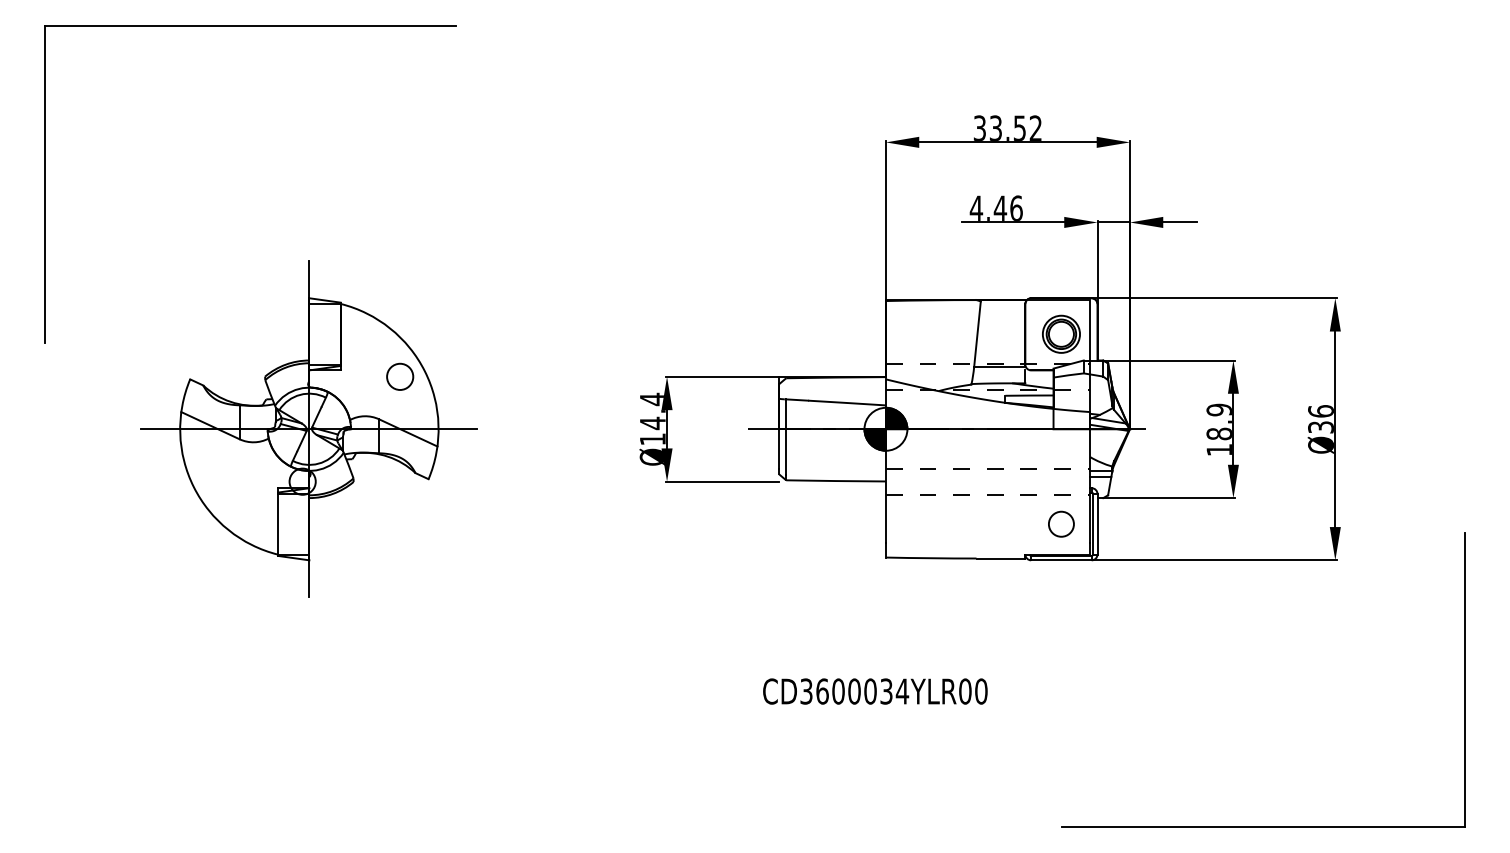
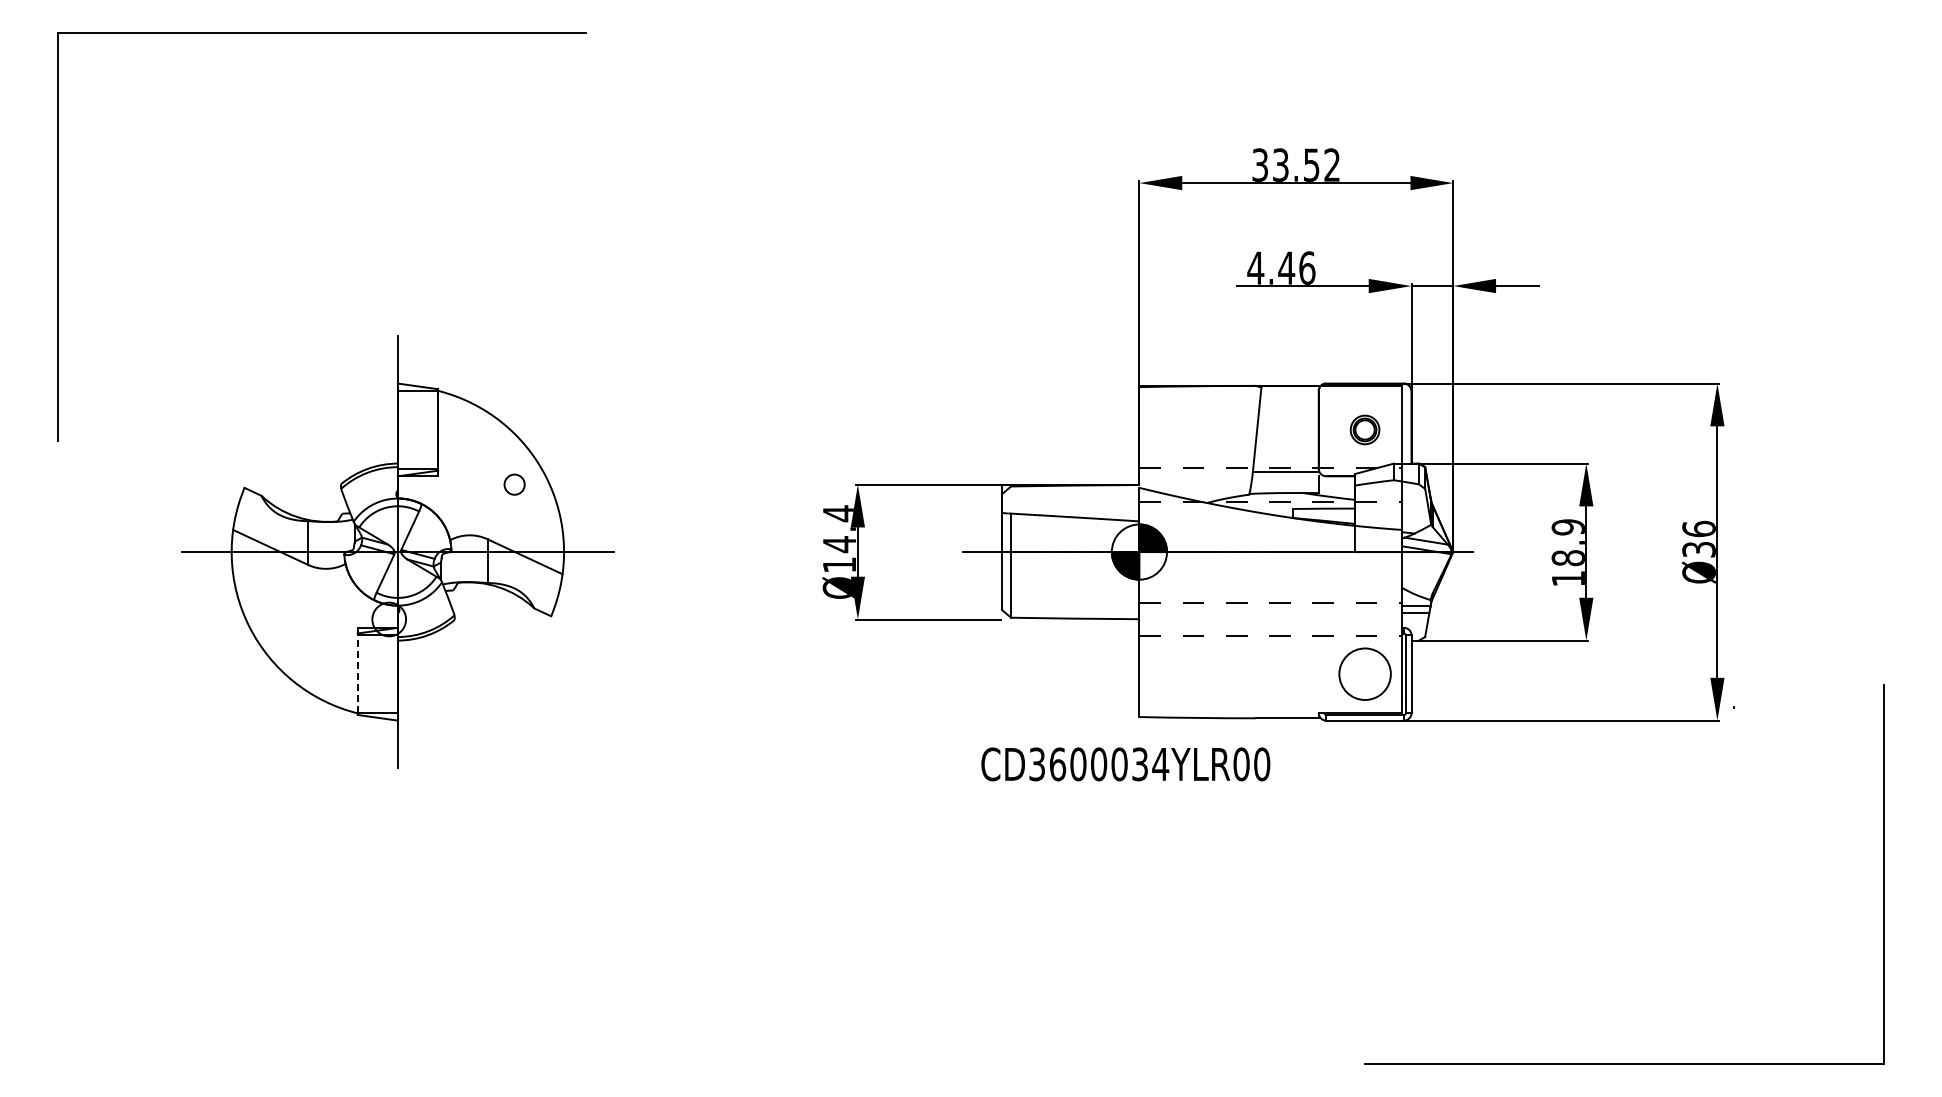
part: (1060, 333) -> (1364, 429), size x0.6
circle: (400, 376) -> (514, 484), size x0.6
line: (278, 524) -> (357, 674), solid -> dashed
circle: (1061, 524) -> (1365, 674), size x1.6
text: (875, 691) -> (1125, 764), moved

